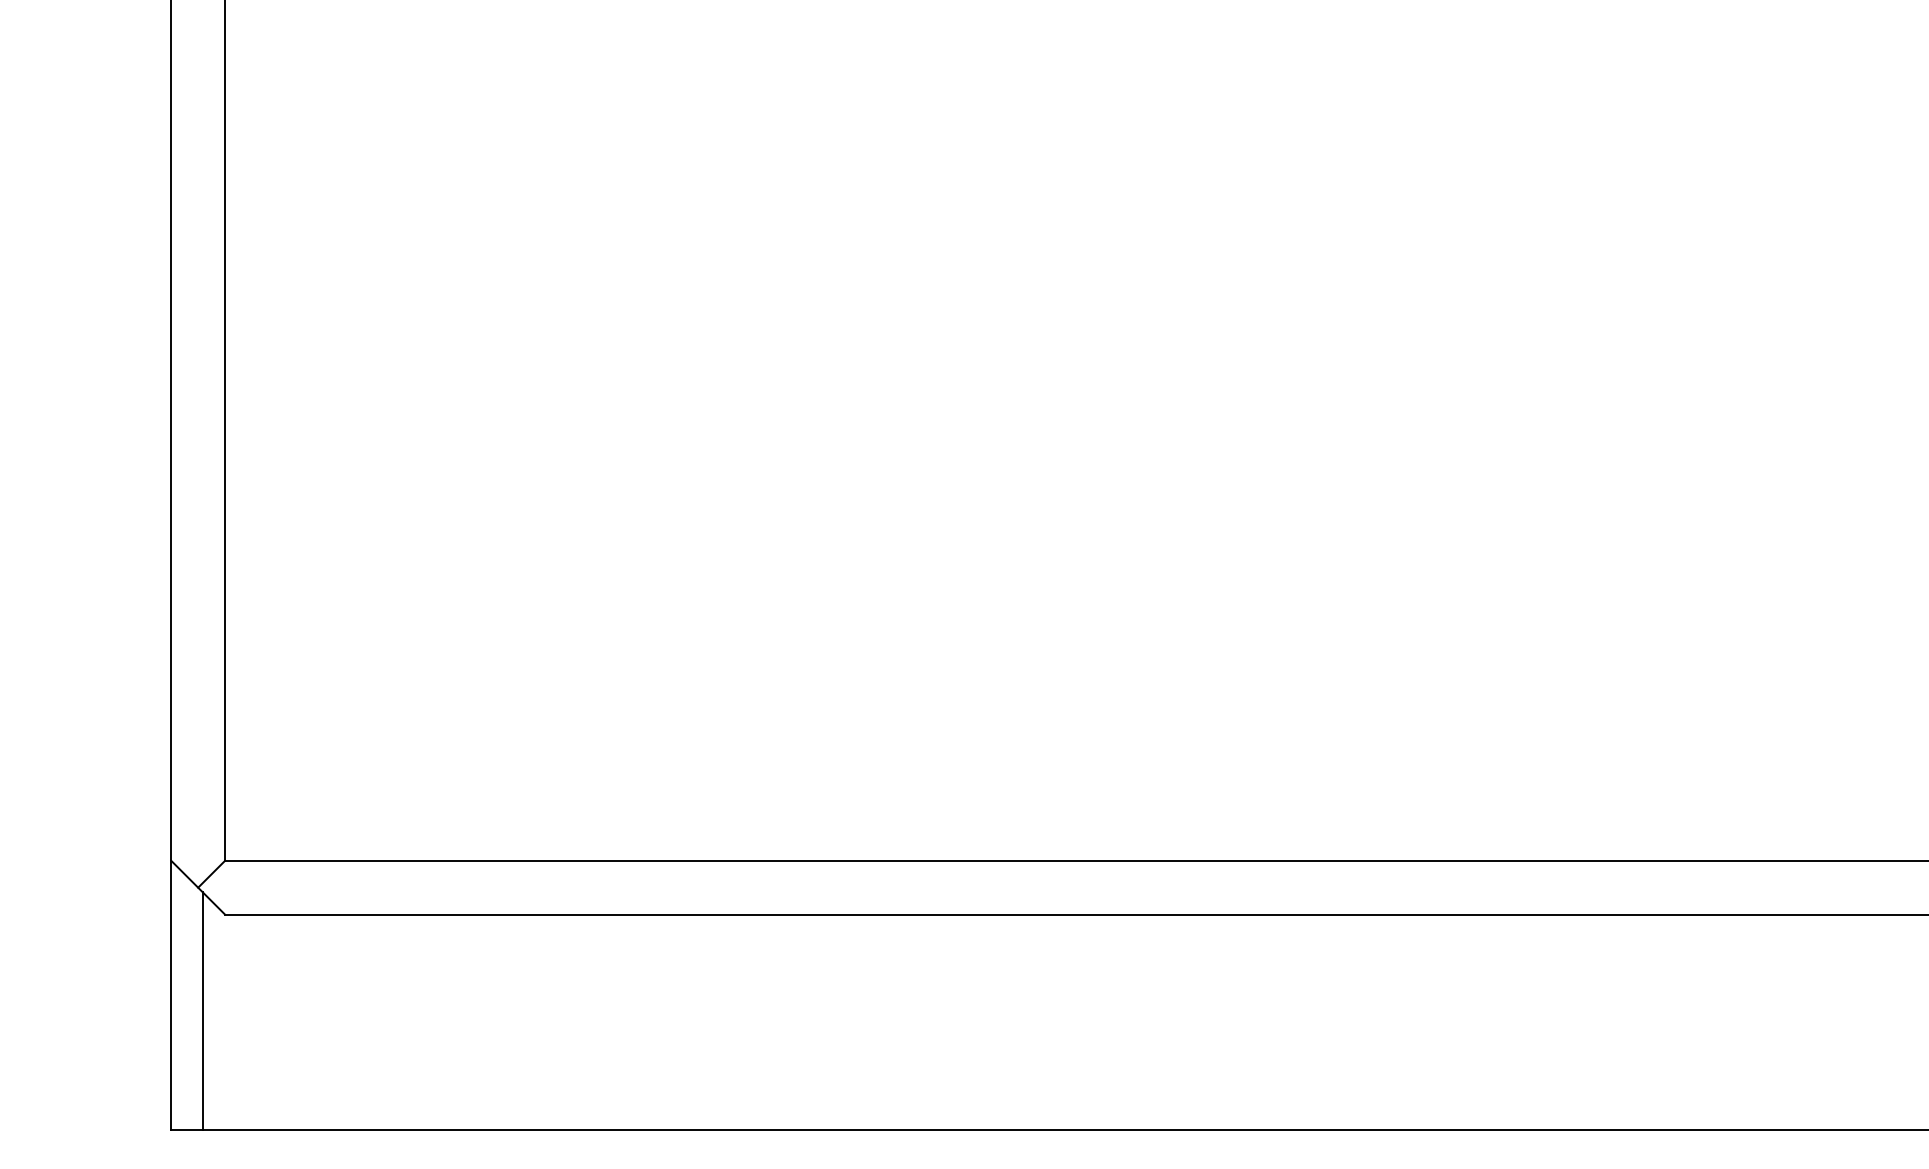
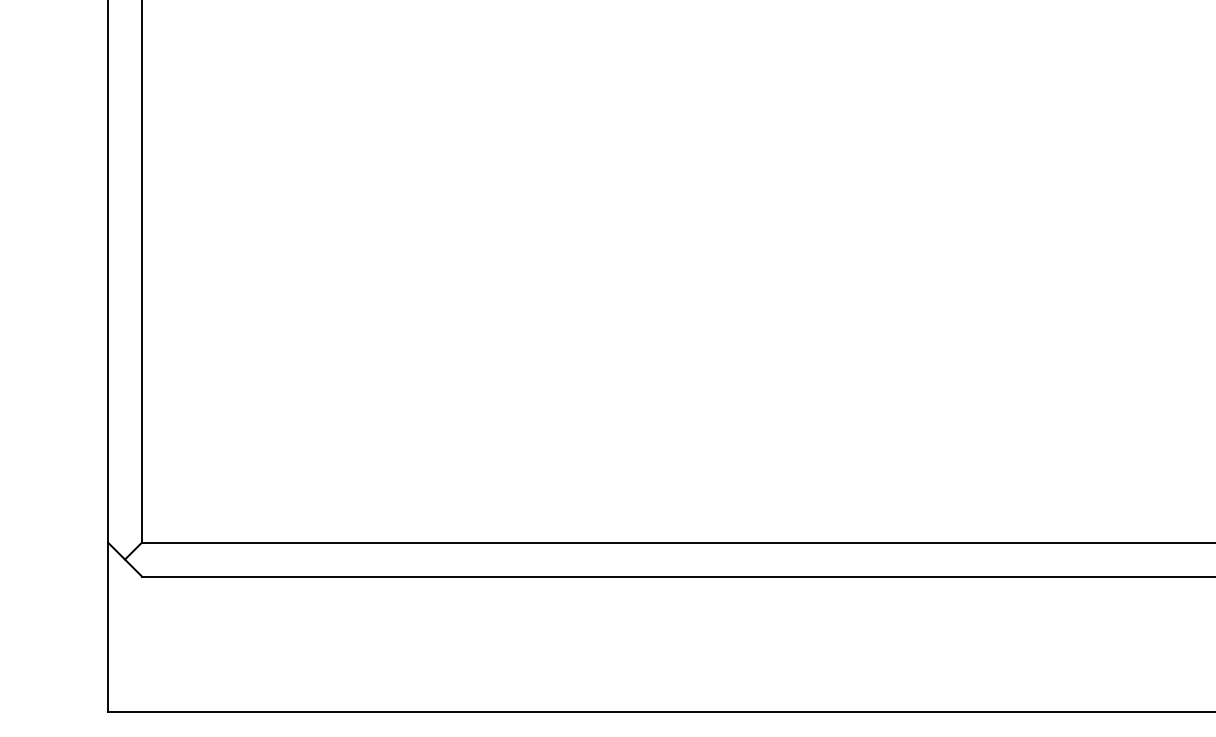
line: (202, 1011) -> (127, 637), removed

